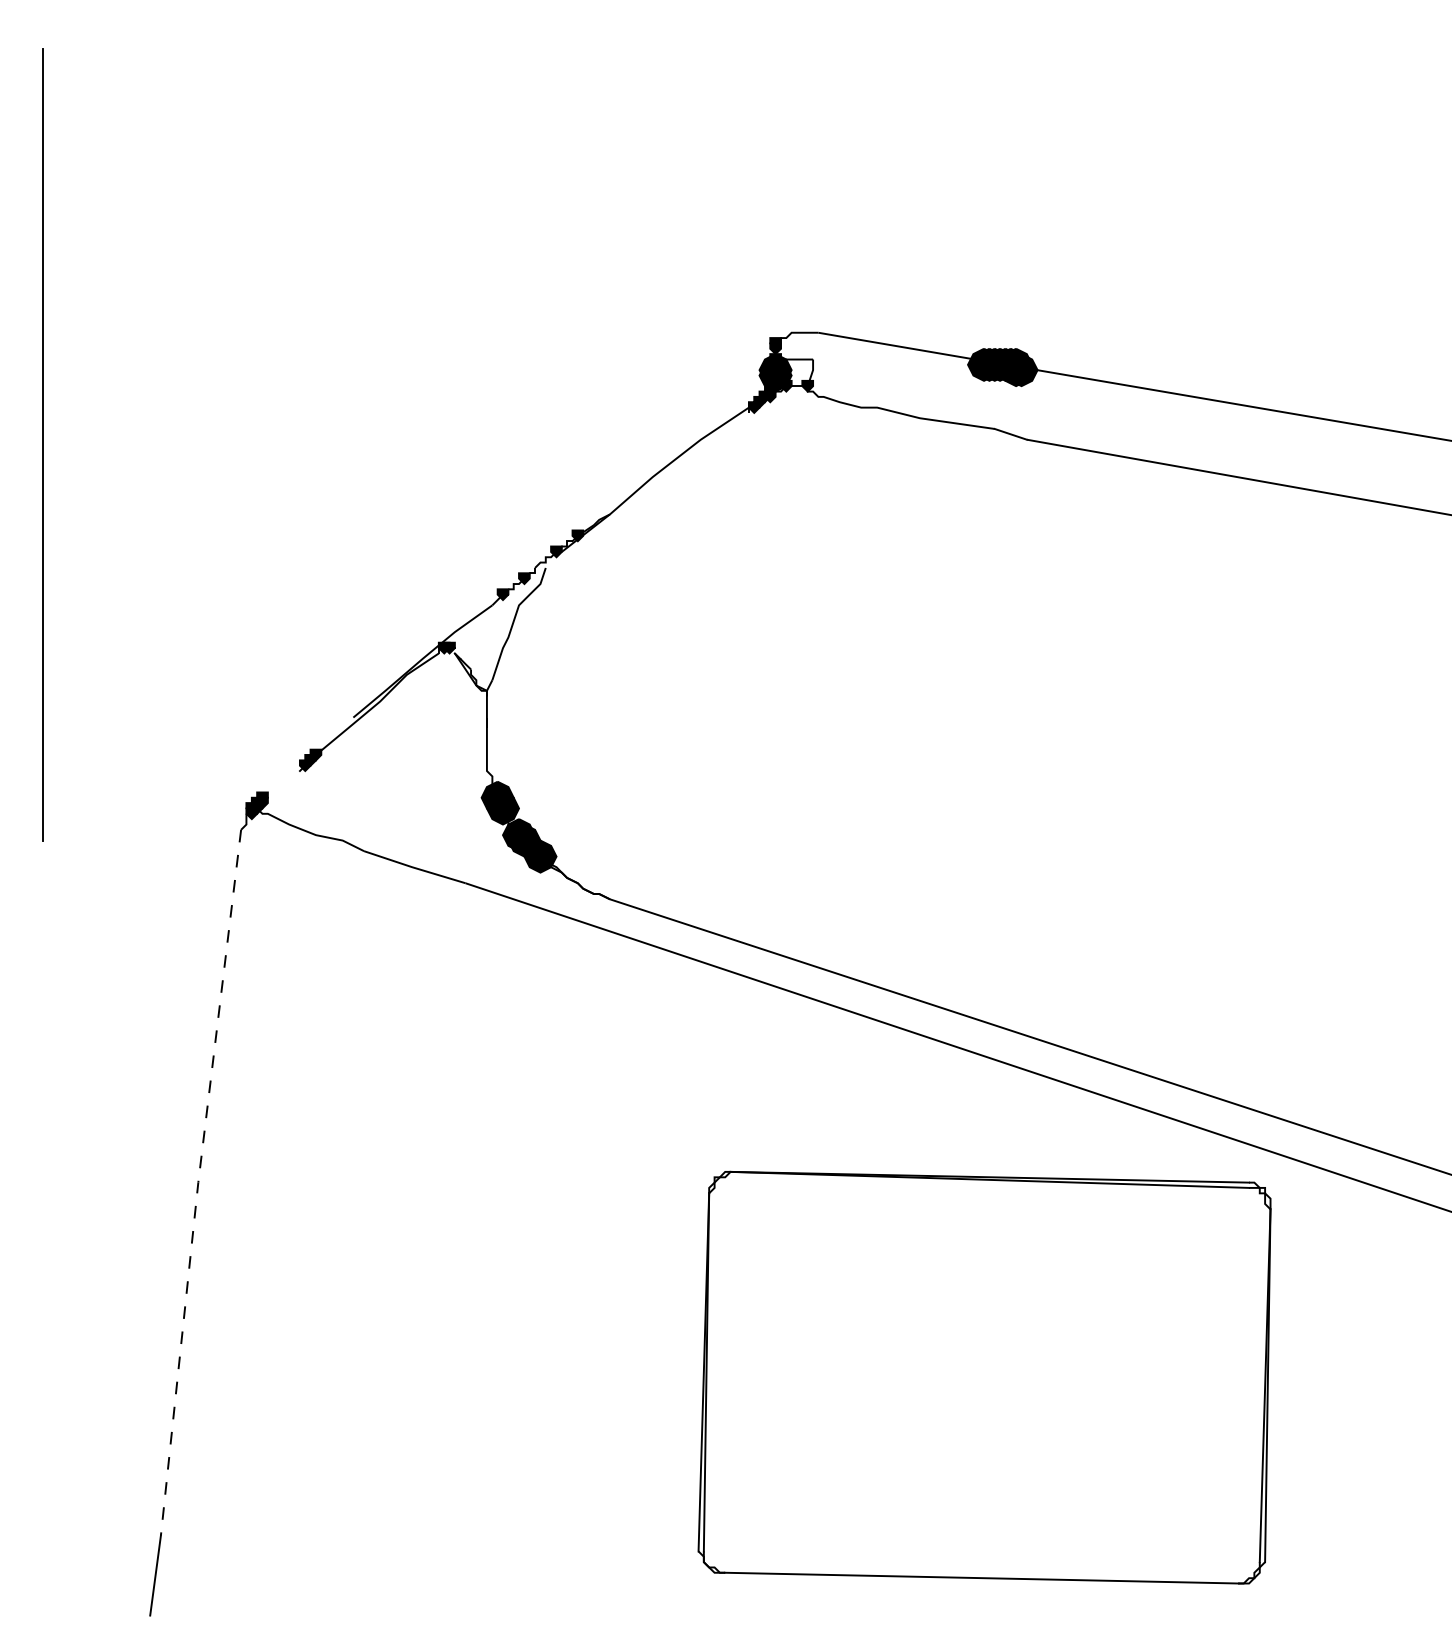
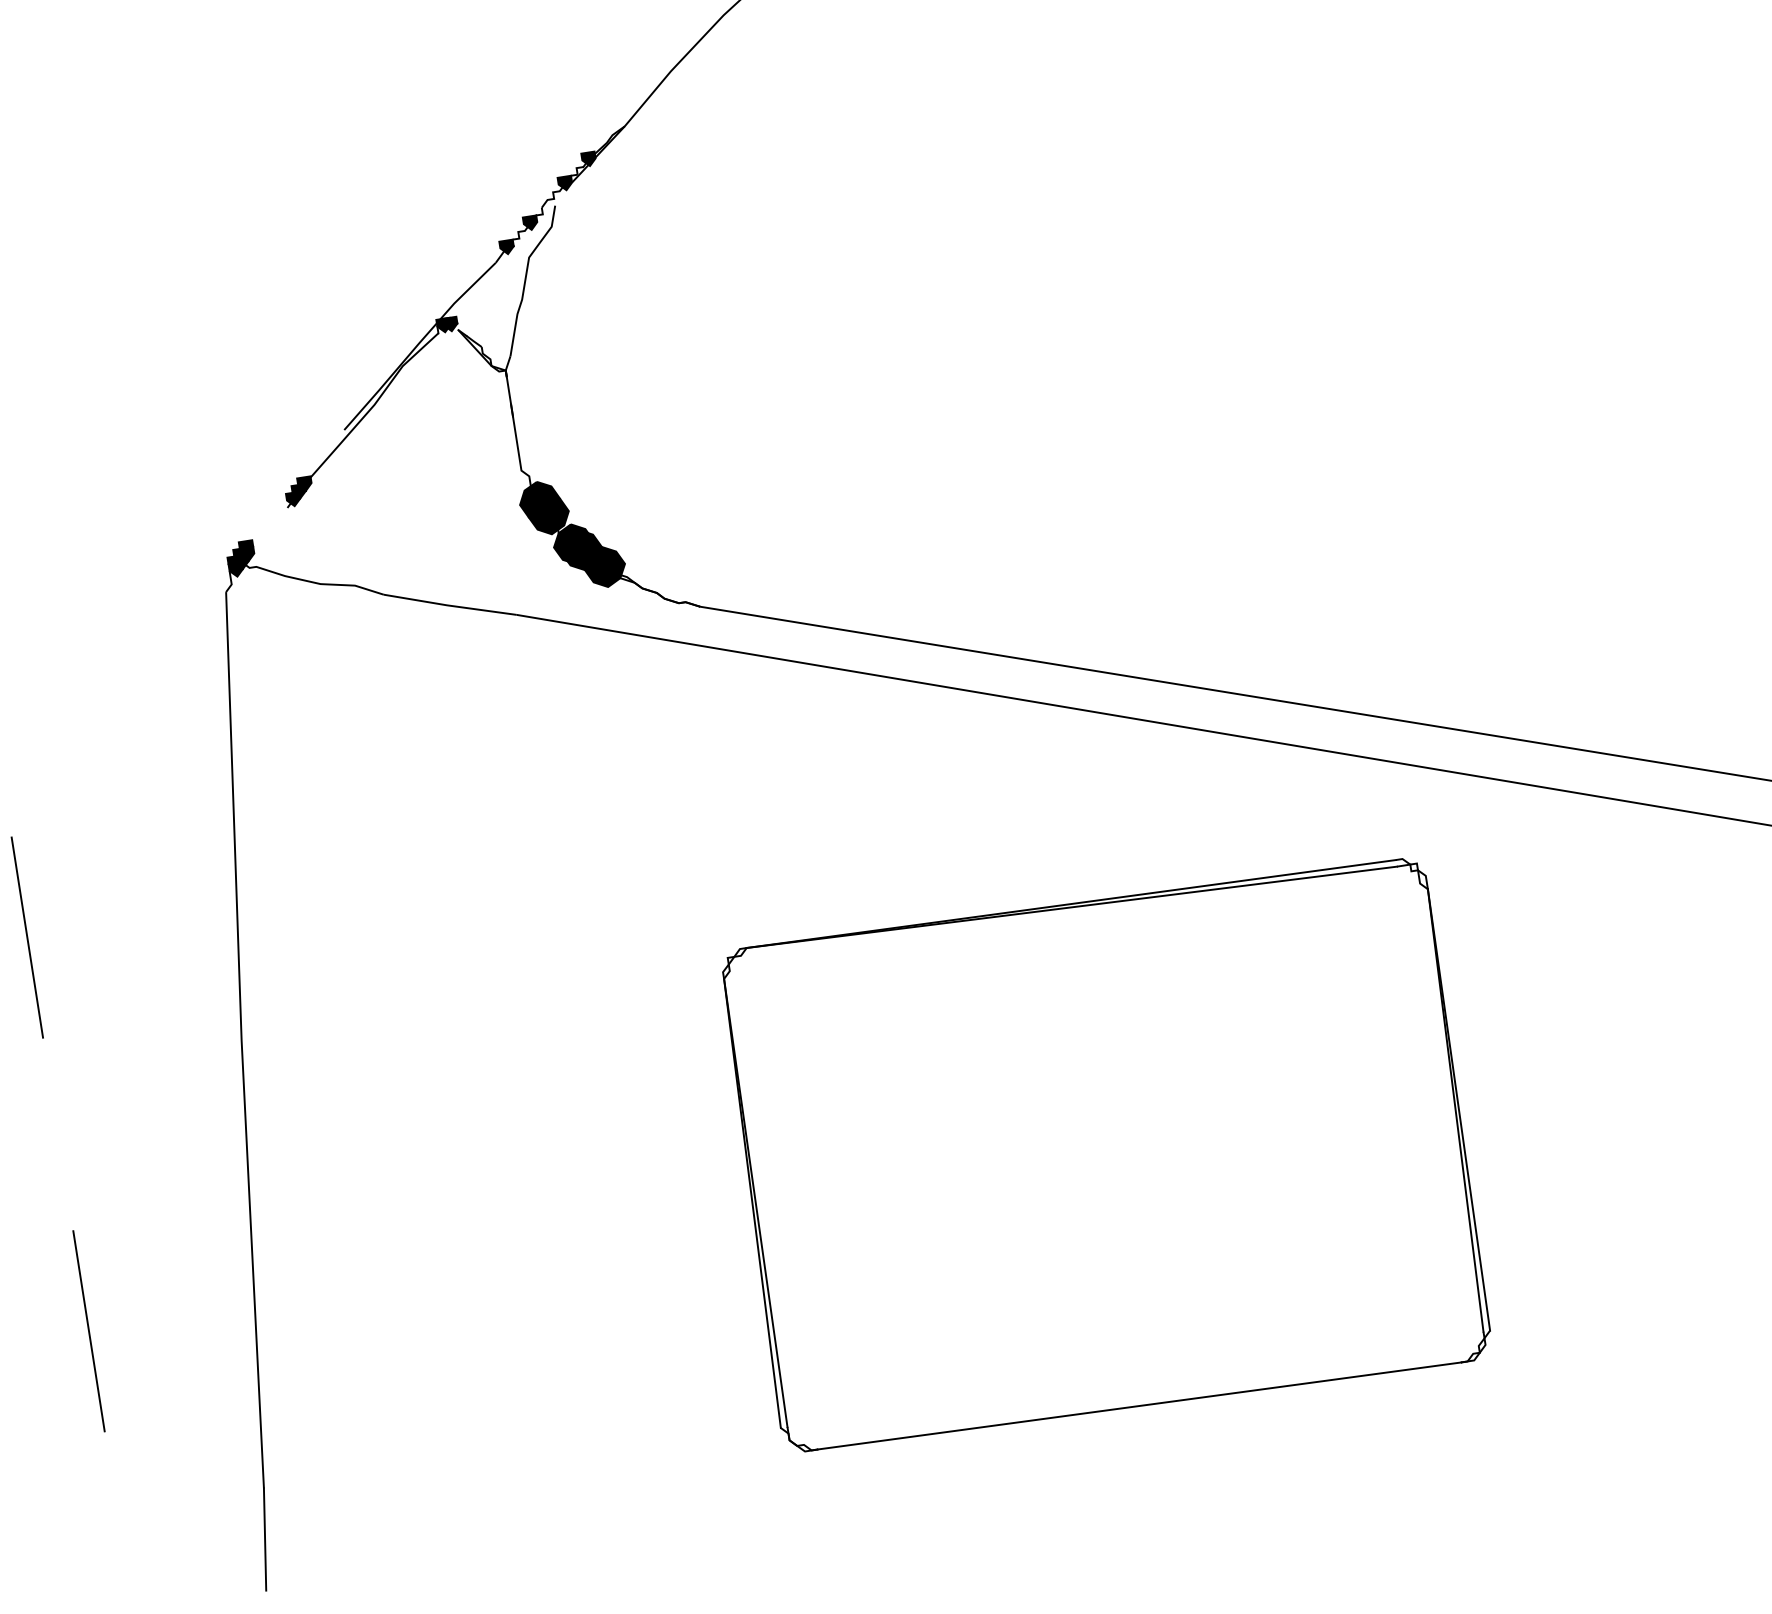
line: (43, 1075) -> (27, 937), added
line: (198, 1182) -> (241, 1040), dashed -> solid
part: (984, 1377) -> (1103, 1155), moved
line: (43, 1390) -> (89, 1330), added

